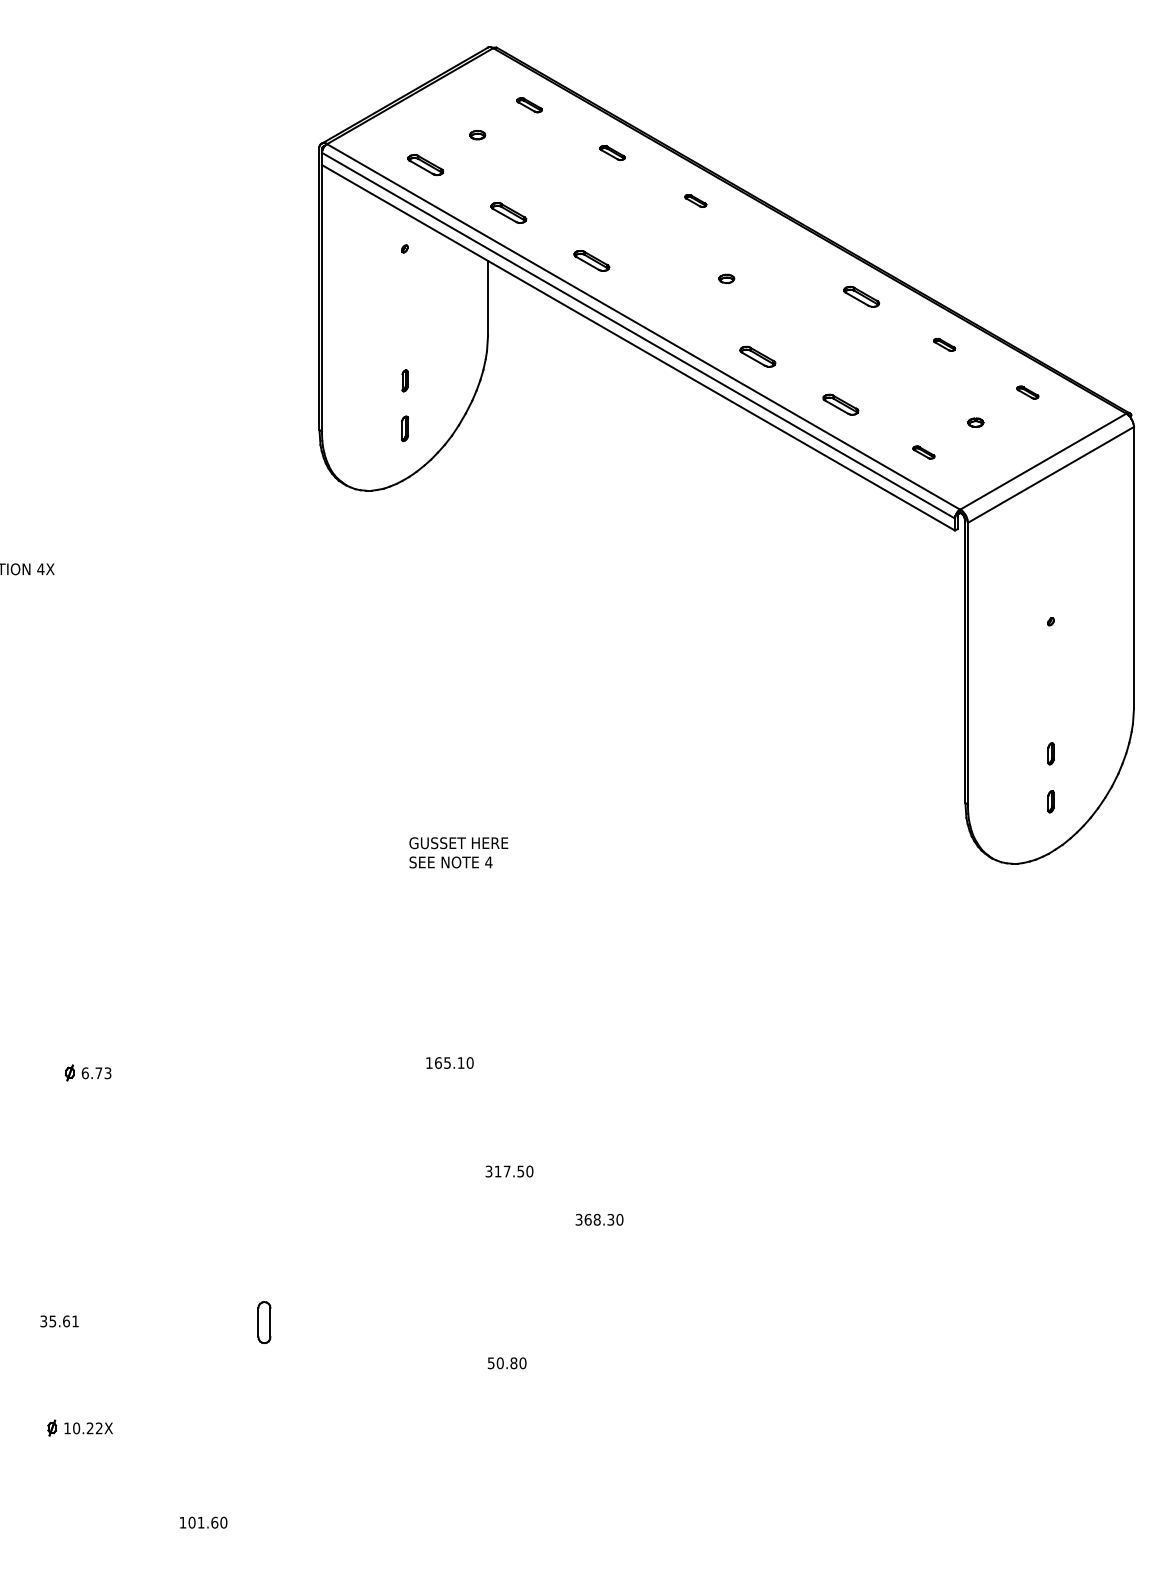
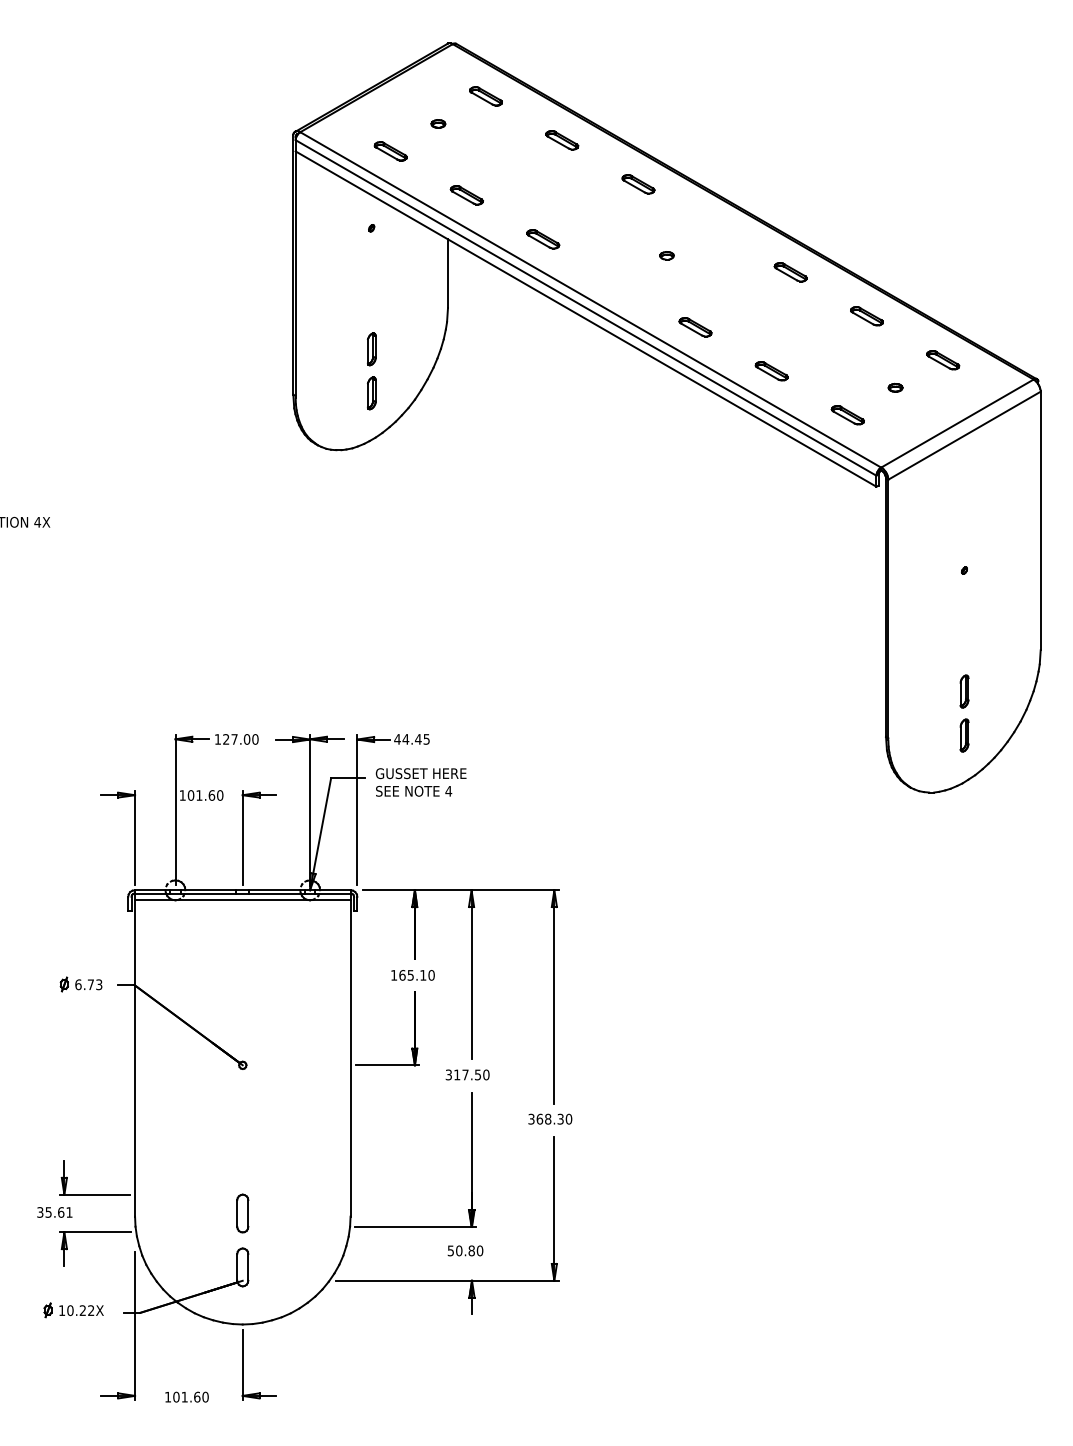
part: (529, 105) -> (486, 96), size x1.43
part: (612, 152) -> (562, 139), size x1.43
part: (695, 200) -> (638, 183), size x1.67
part: (944, 344) -> (866, 316), size x1.67
part: (404, 380) -> (371, 349), size x1.67
part: (1027, 392) -> (942, 360), size x1.67
part: (404, 428) -> (371, 393), size x1.43
part: (923, 452) -> (847, 415), size x1.67
part: (1050, 753) -> (964, 691), size x1.67
part: (1050, 801) -> (964, 735), size x1.67
part: (336, 1163) -> (308, 1067), added

